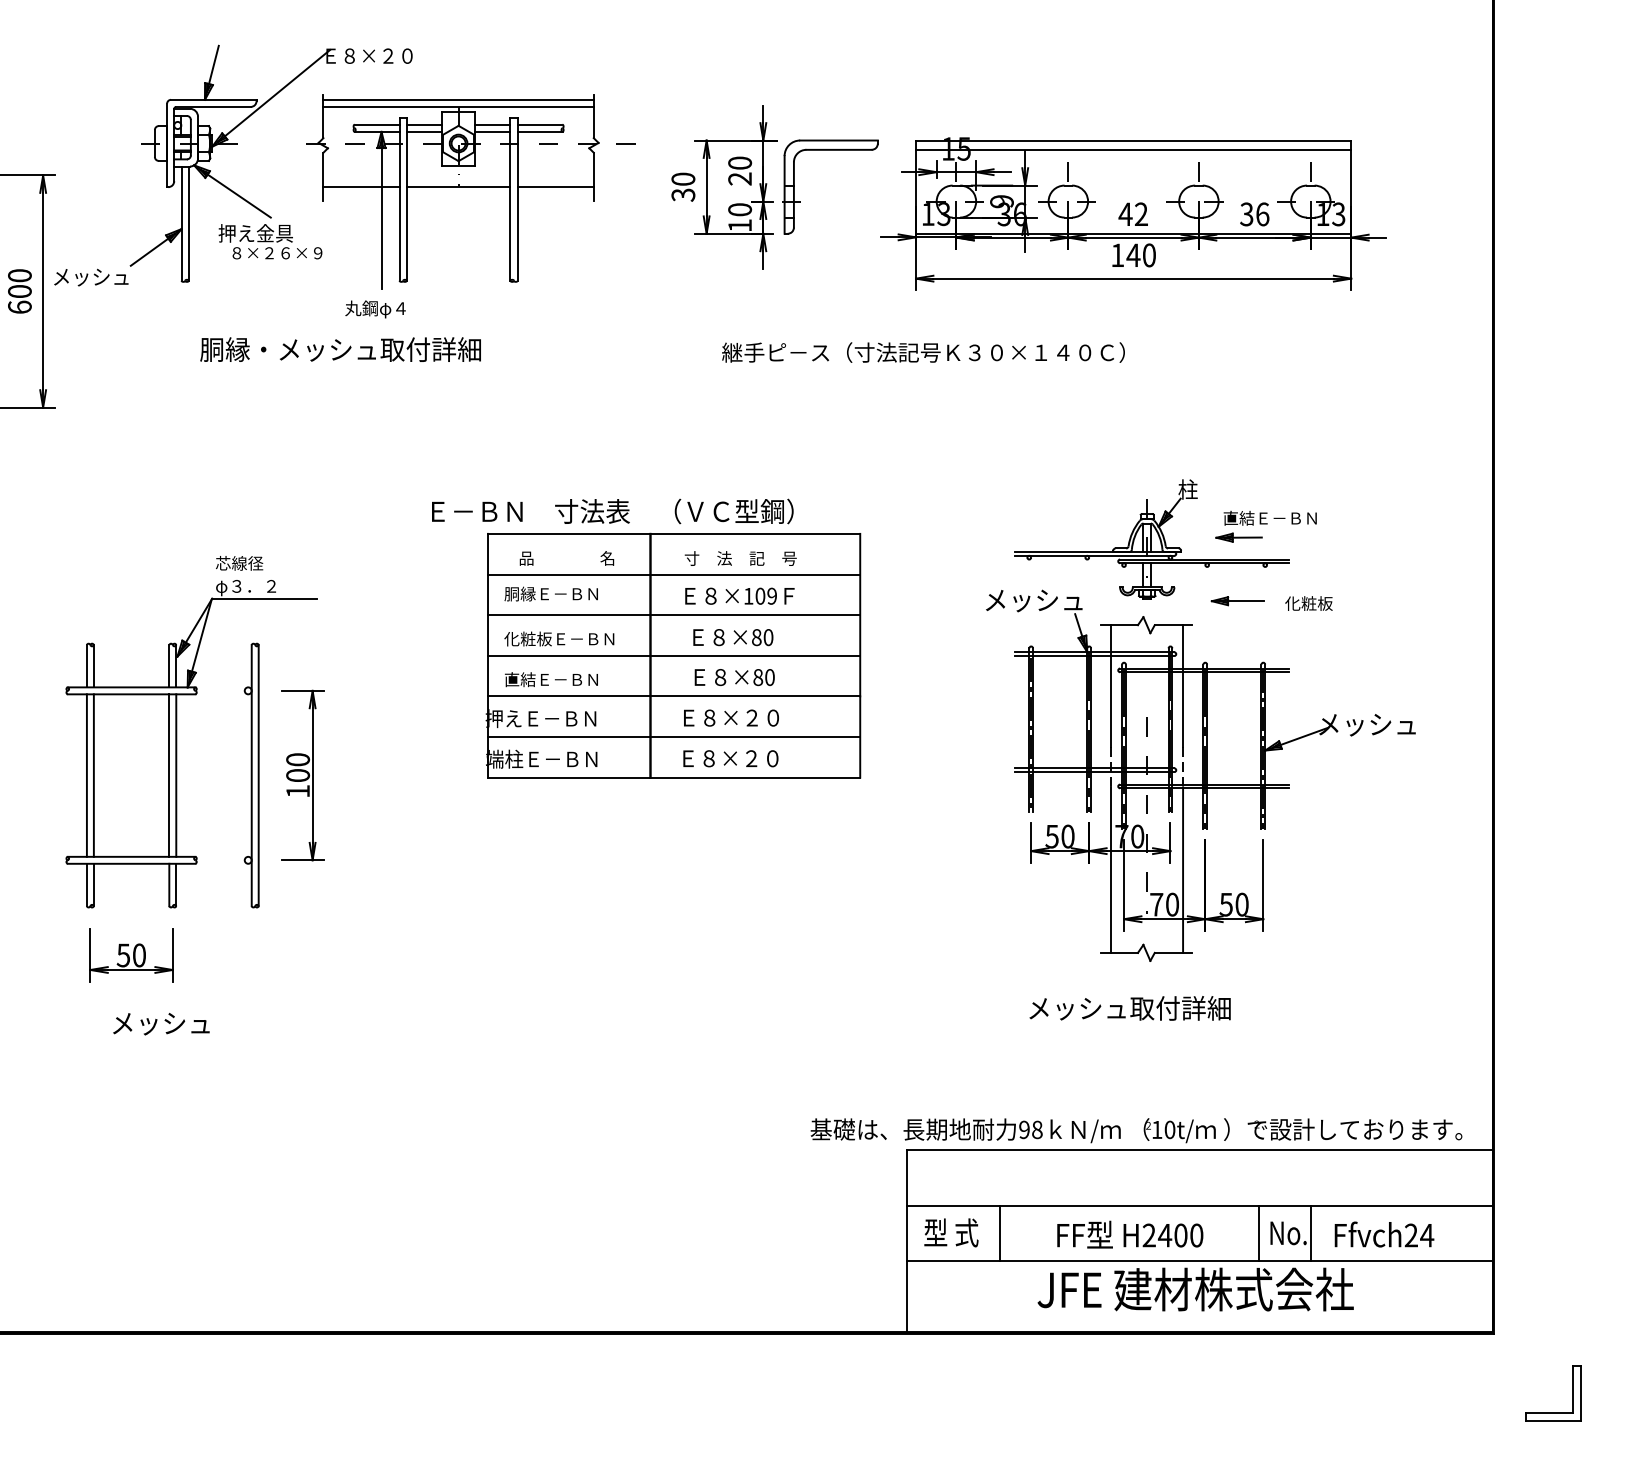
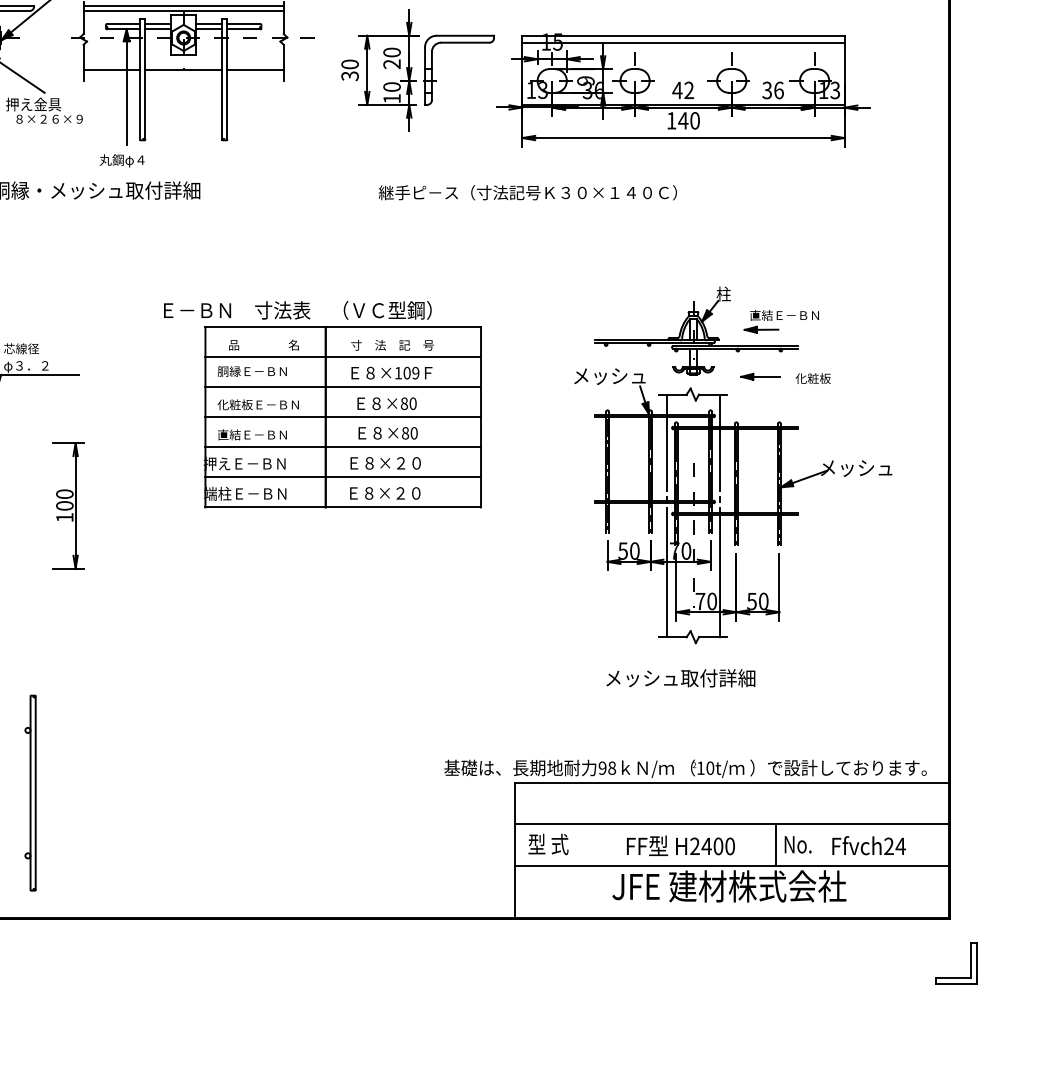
part: (251, 775) -> (30, 793), moved
line: (1000, 1233) -> (584, 844), removed
line: (1311, 1233) -> (815, 844), removed
part: (1572, 1393) -> (970, 963), moved

